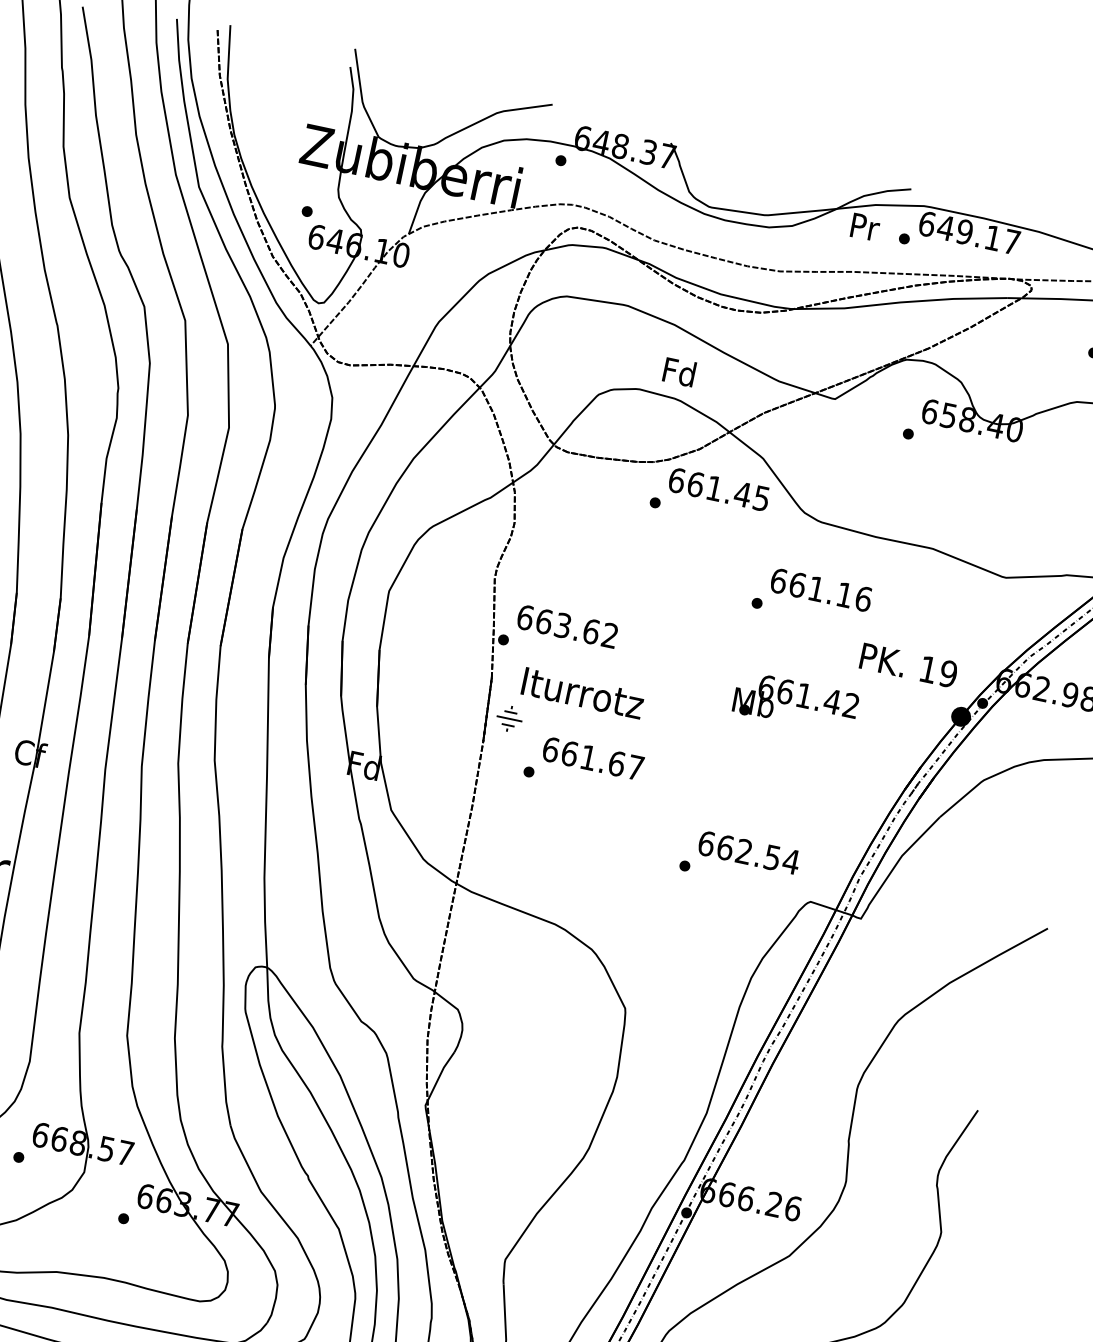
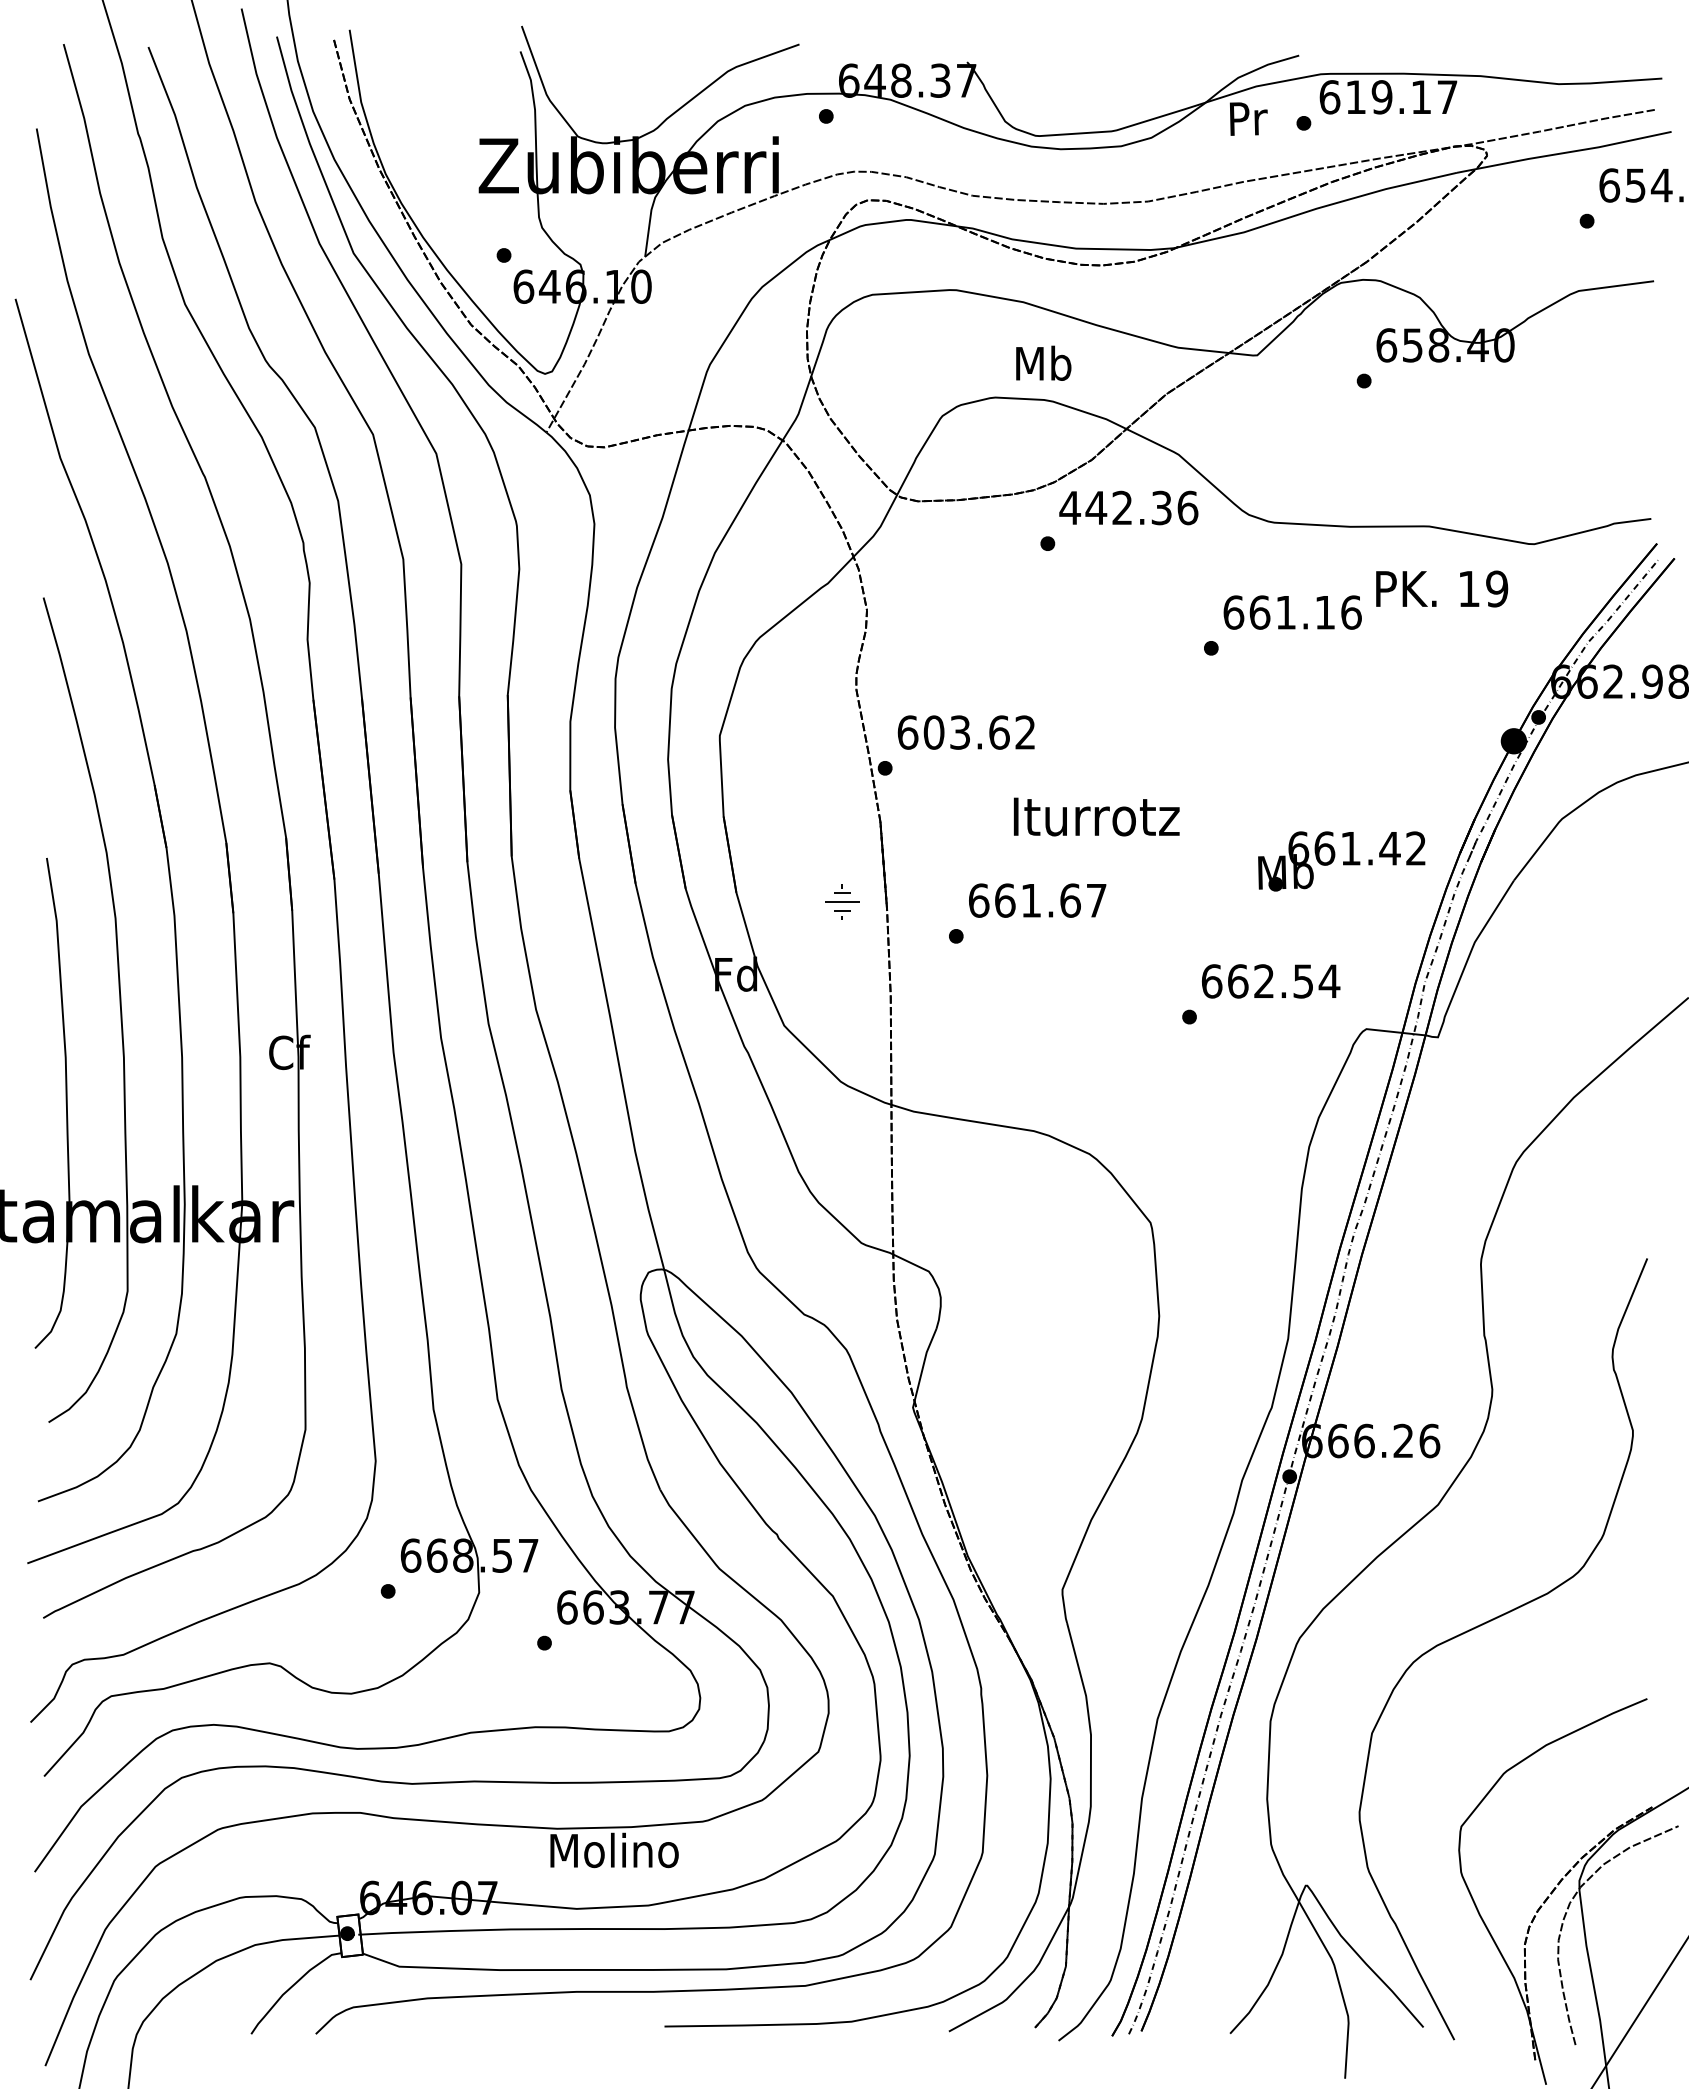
text: (945, 227) -> (1355, 96), 649.17 -> 619.17
text: (679, 371) -> (1043, 362), Fd -> Mb
text: (718, 489) -> (1128, 507), 661.45 -> 442.36
text: (543, 621) -> (933, 732), 663.62 -> 603.62
text: (909, 665) -> (1442, 588), moved
text: (582, 693) -> (1096, 816), moved
text: (795, 703) -> (1341, 861), moved
part: (509, 718) -> (842, 901), moved

